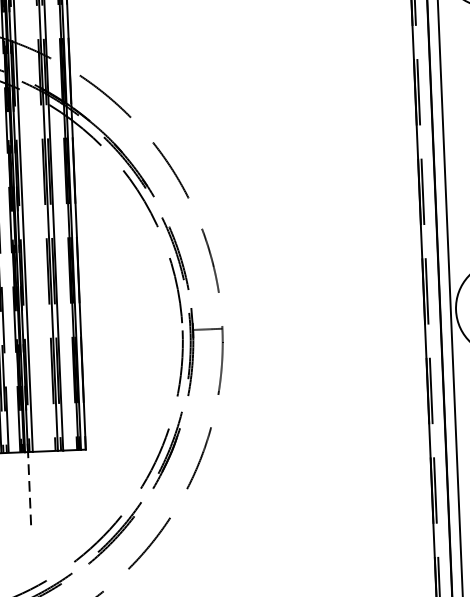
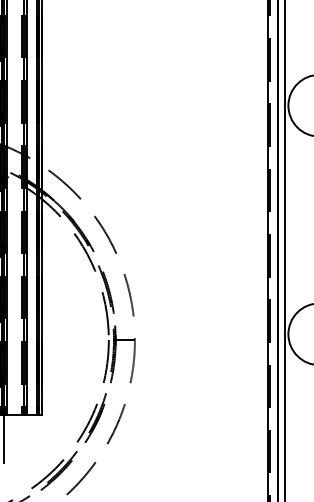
line: (29, 488) -> (4, 439), dashed -> solid

